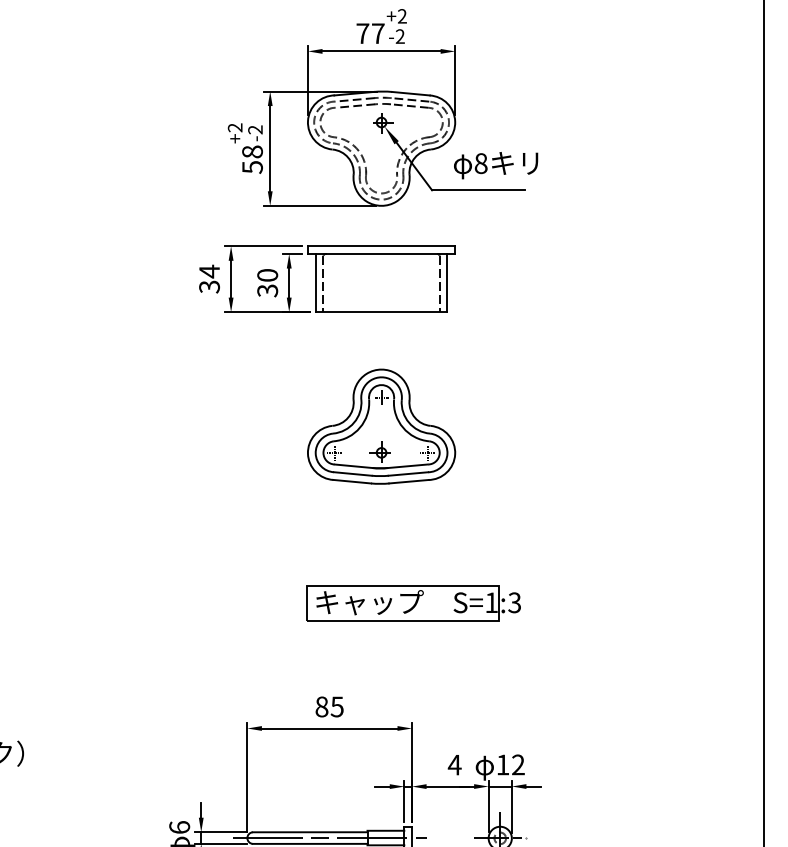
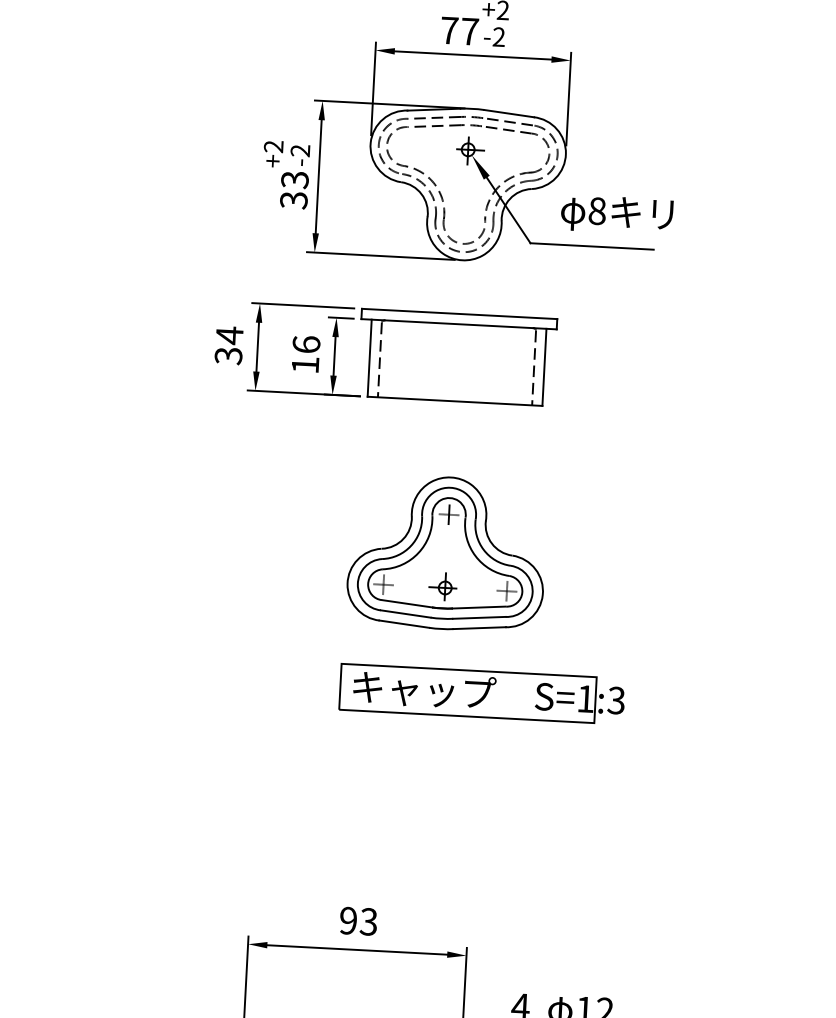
text: (252, 159) -> (294, 189), 58 -> 33
text: (267, 282) -> (305, 354), 30 -> 16
part: (413, 603) -> (482, 694), moved
text: (329, 706) -> (358, 920), 85 -> 93

